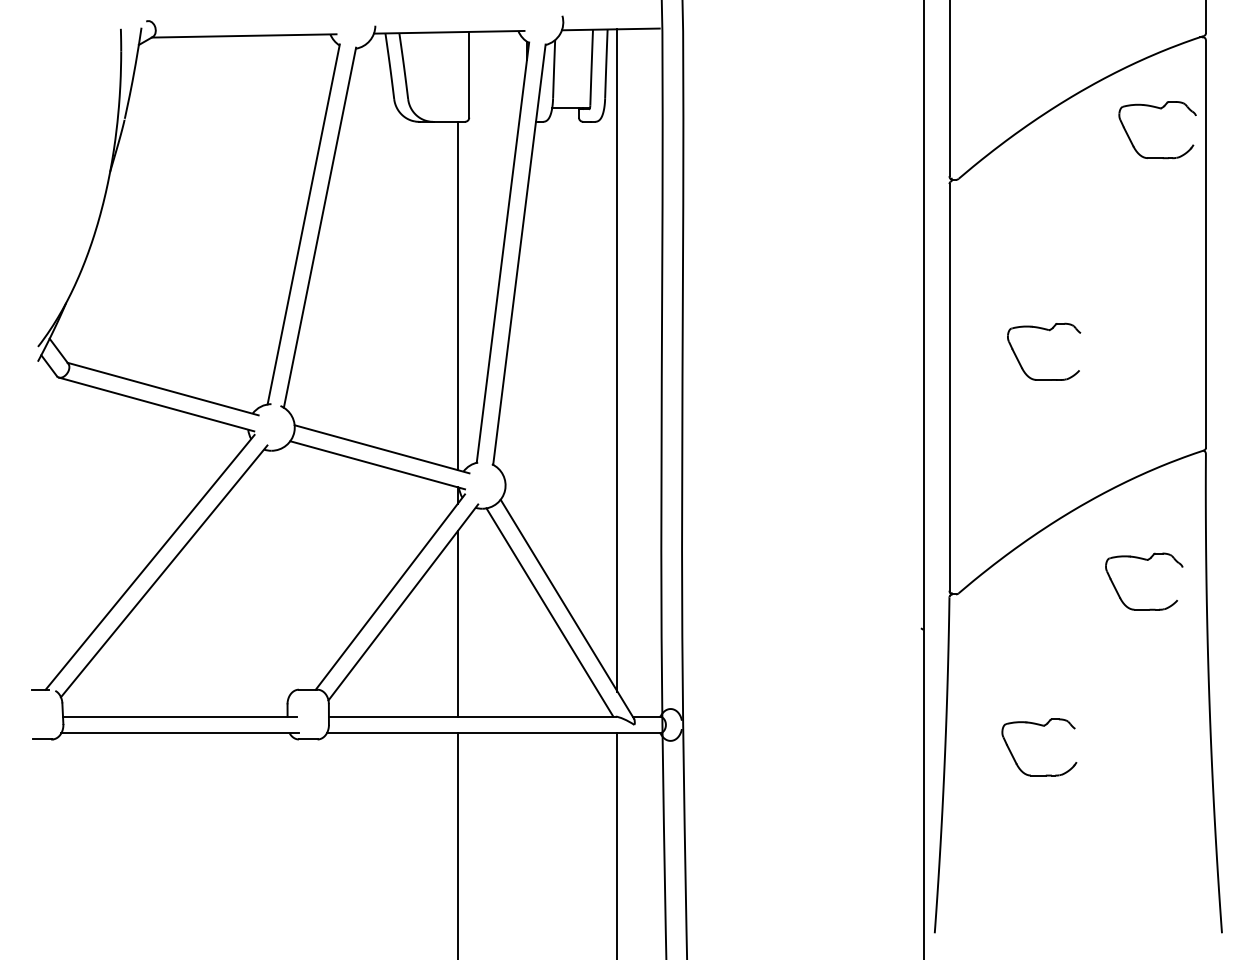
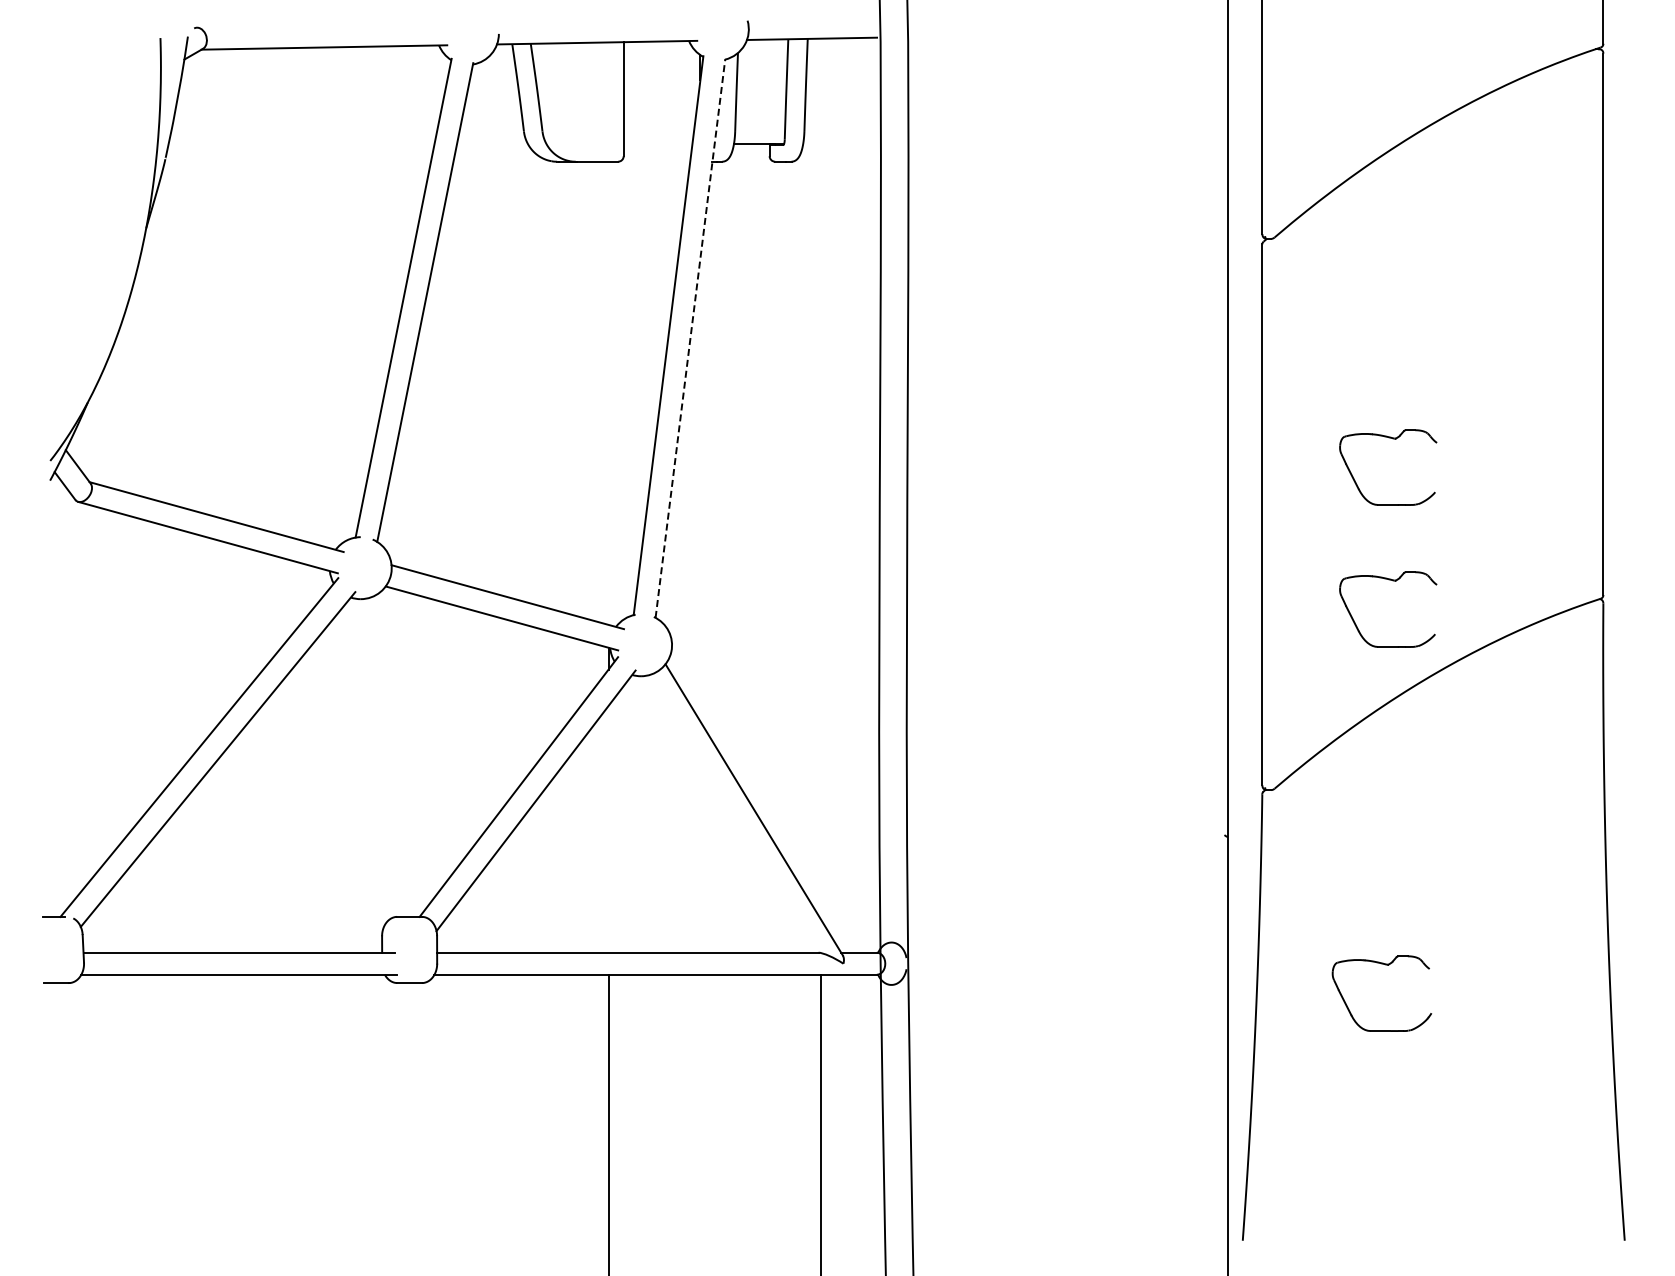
part: (1158, 108) -> (1540, 144), removed
line: (519, 254) -> (690, 338), solid -> dashed
line: (457, 295) -> (608, 392), removed
line: (617, 360) -> (820, 478), removed
part: (1047, 437) -> (1392, 581), added
part: (1147, 560) -> (1525, 745), removed
line: (549, 611) -> (730, 813), removed
line: (457, 623) -> (608, 828), removed

